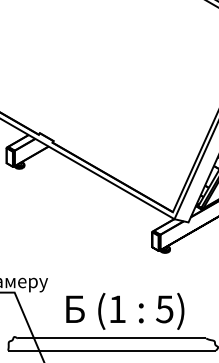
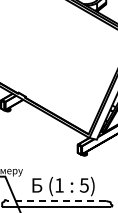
line: (111, 337) -> (56, 200), solid -> dashed

